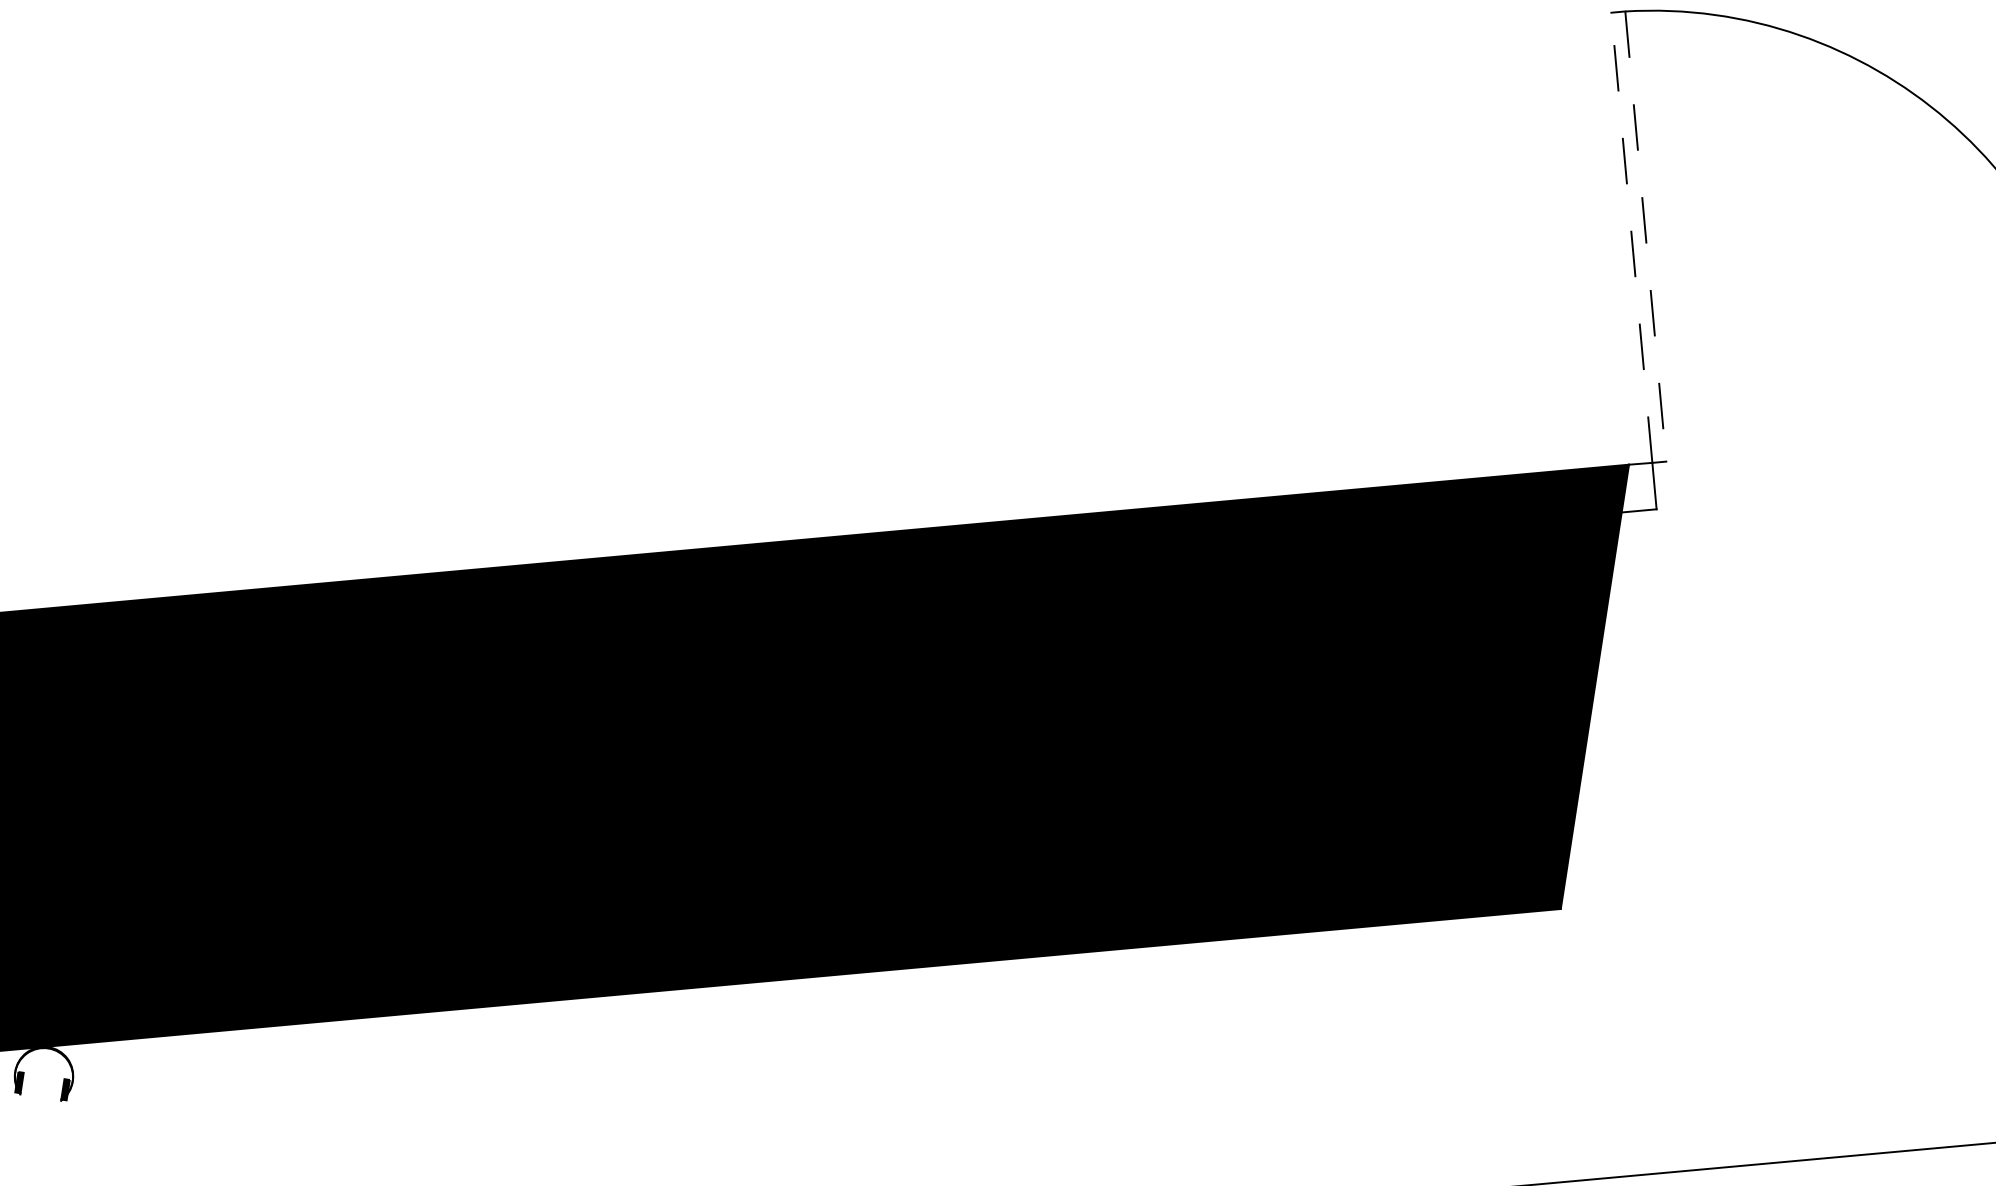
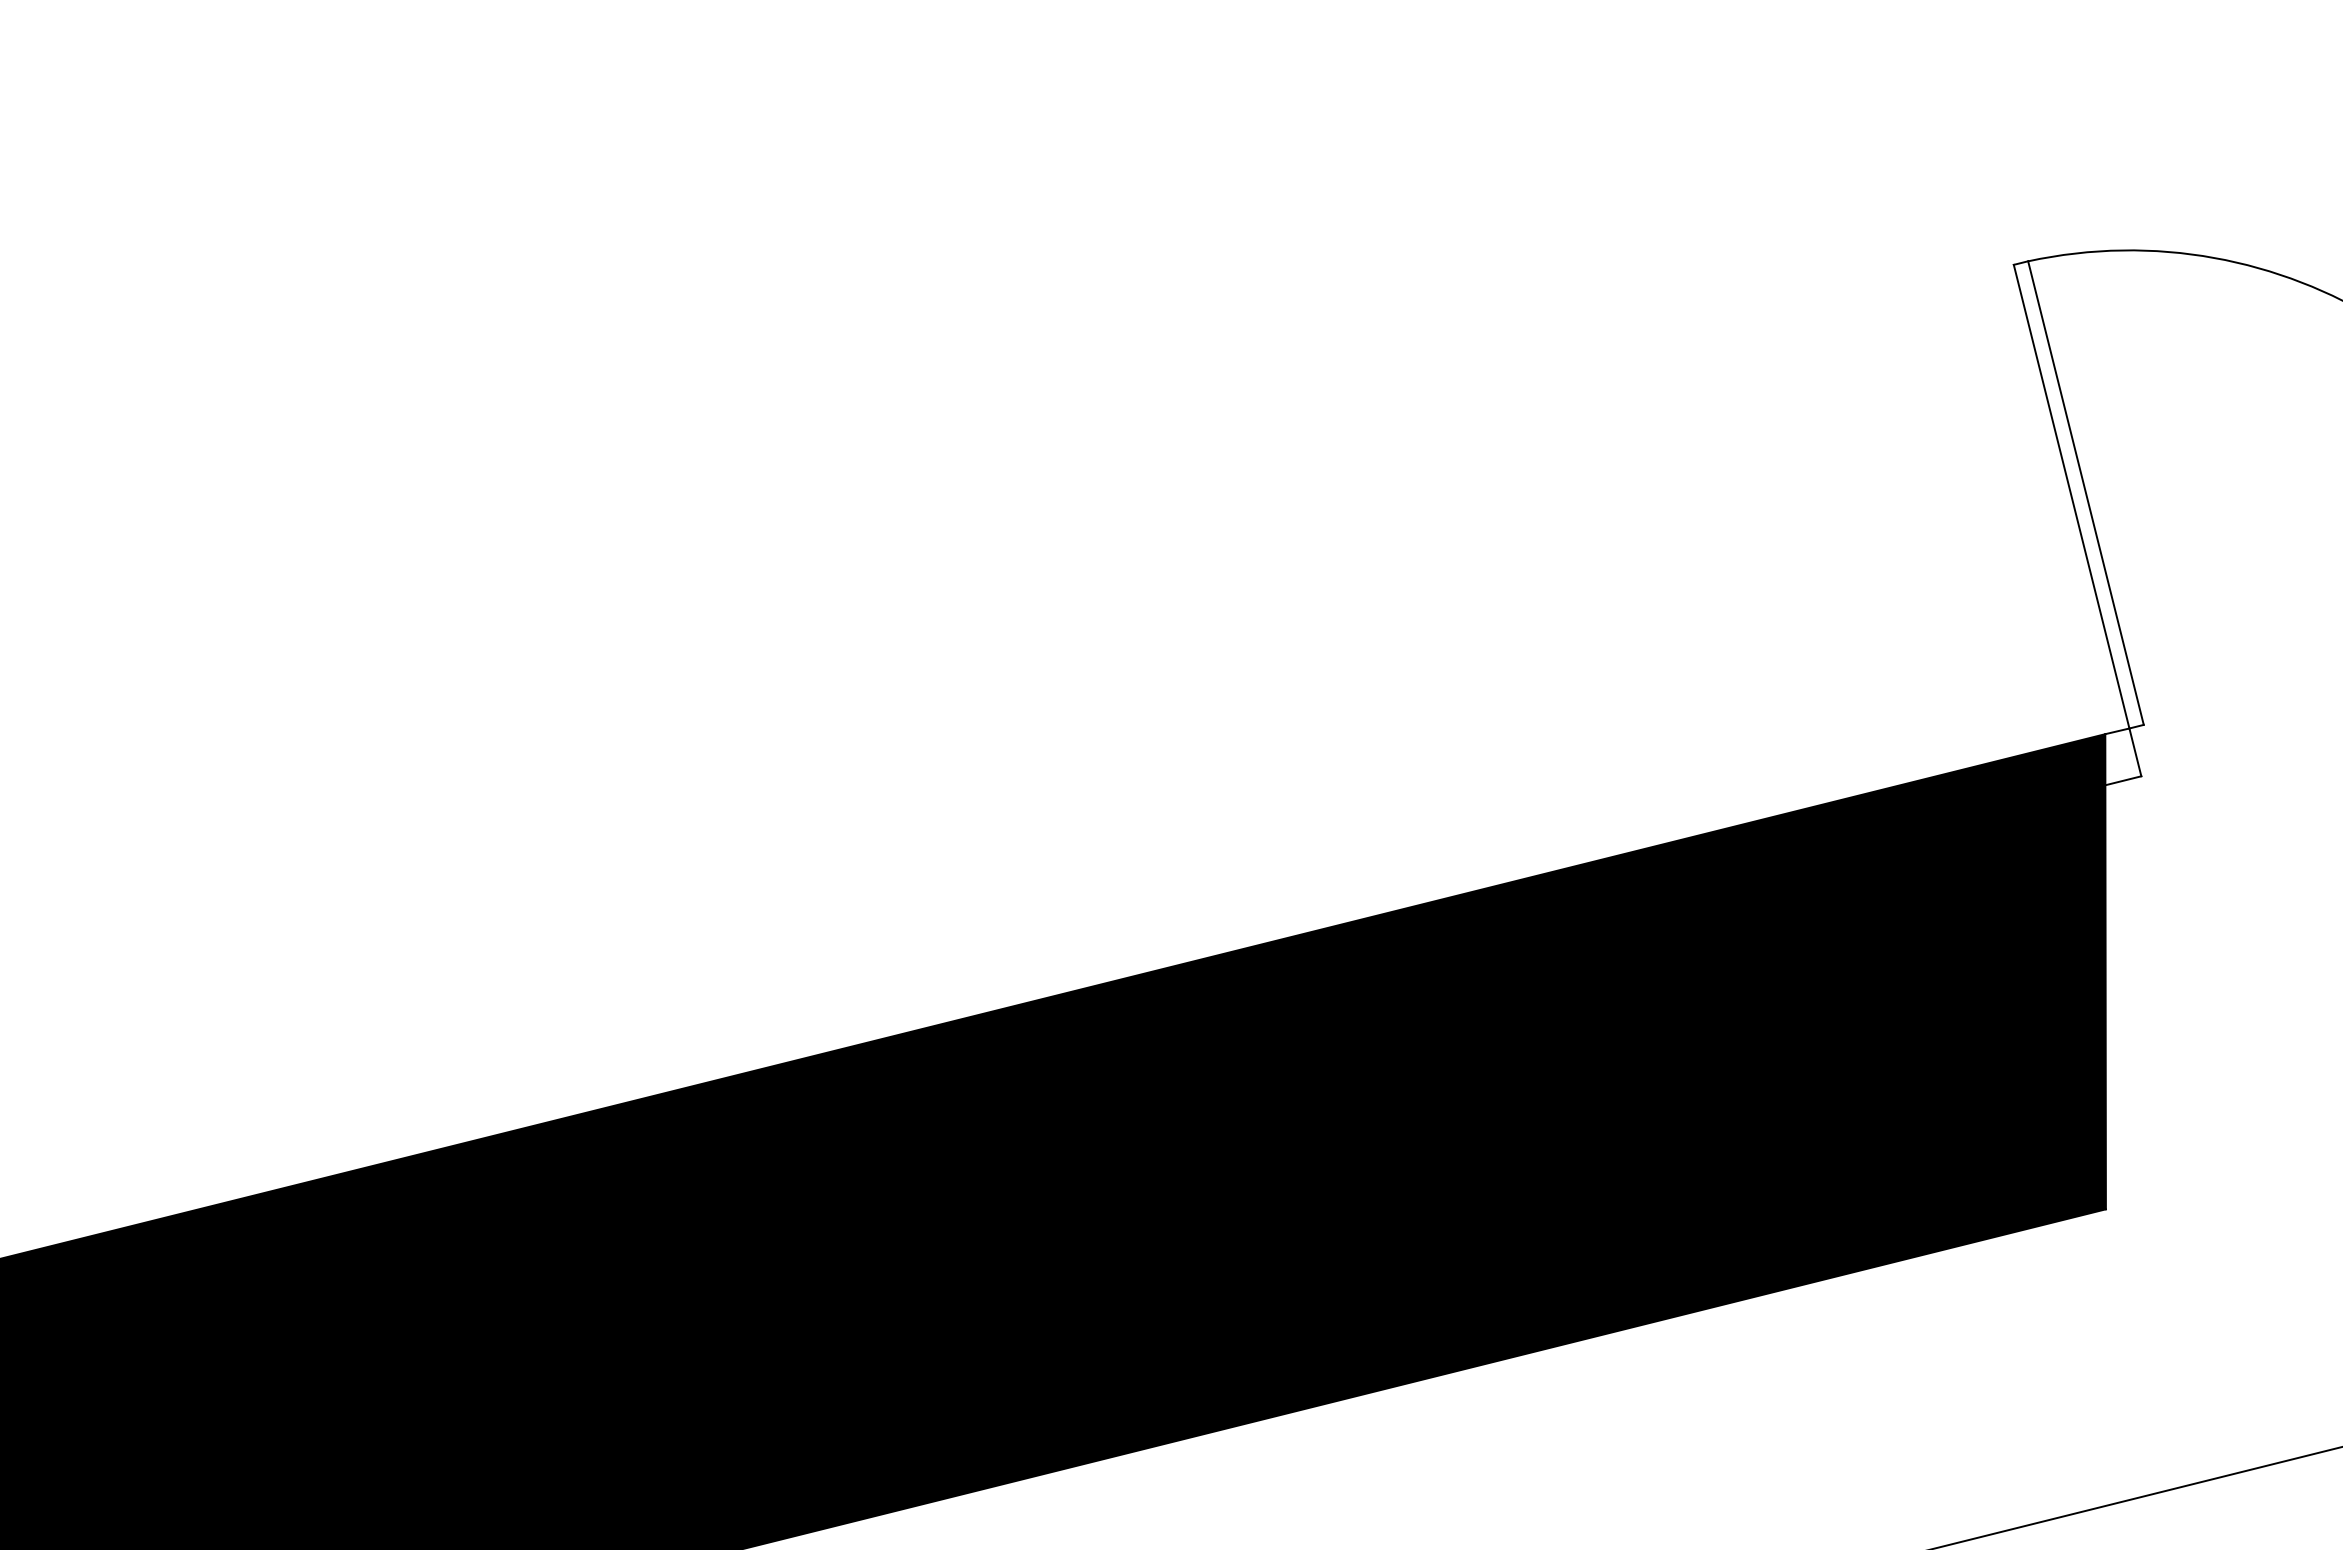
line: (1645, 236) -> (2085, 493), dashed -> solid
line: (1631, 237) -> (2071, 496), dashed -> solid

